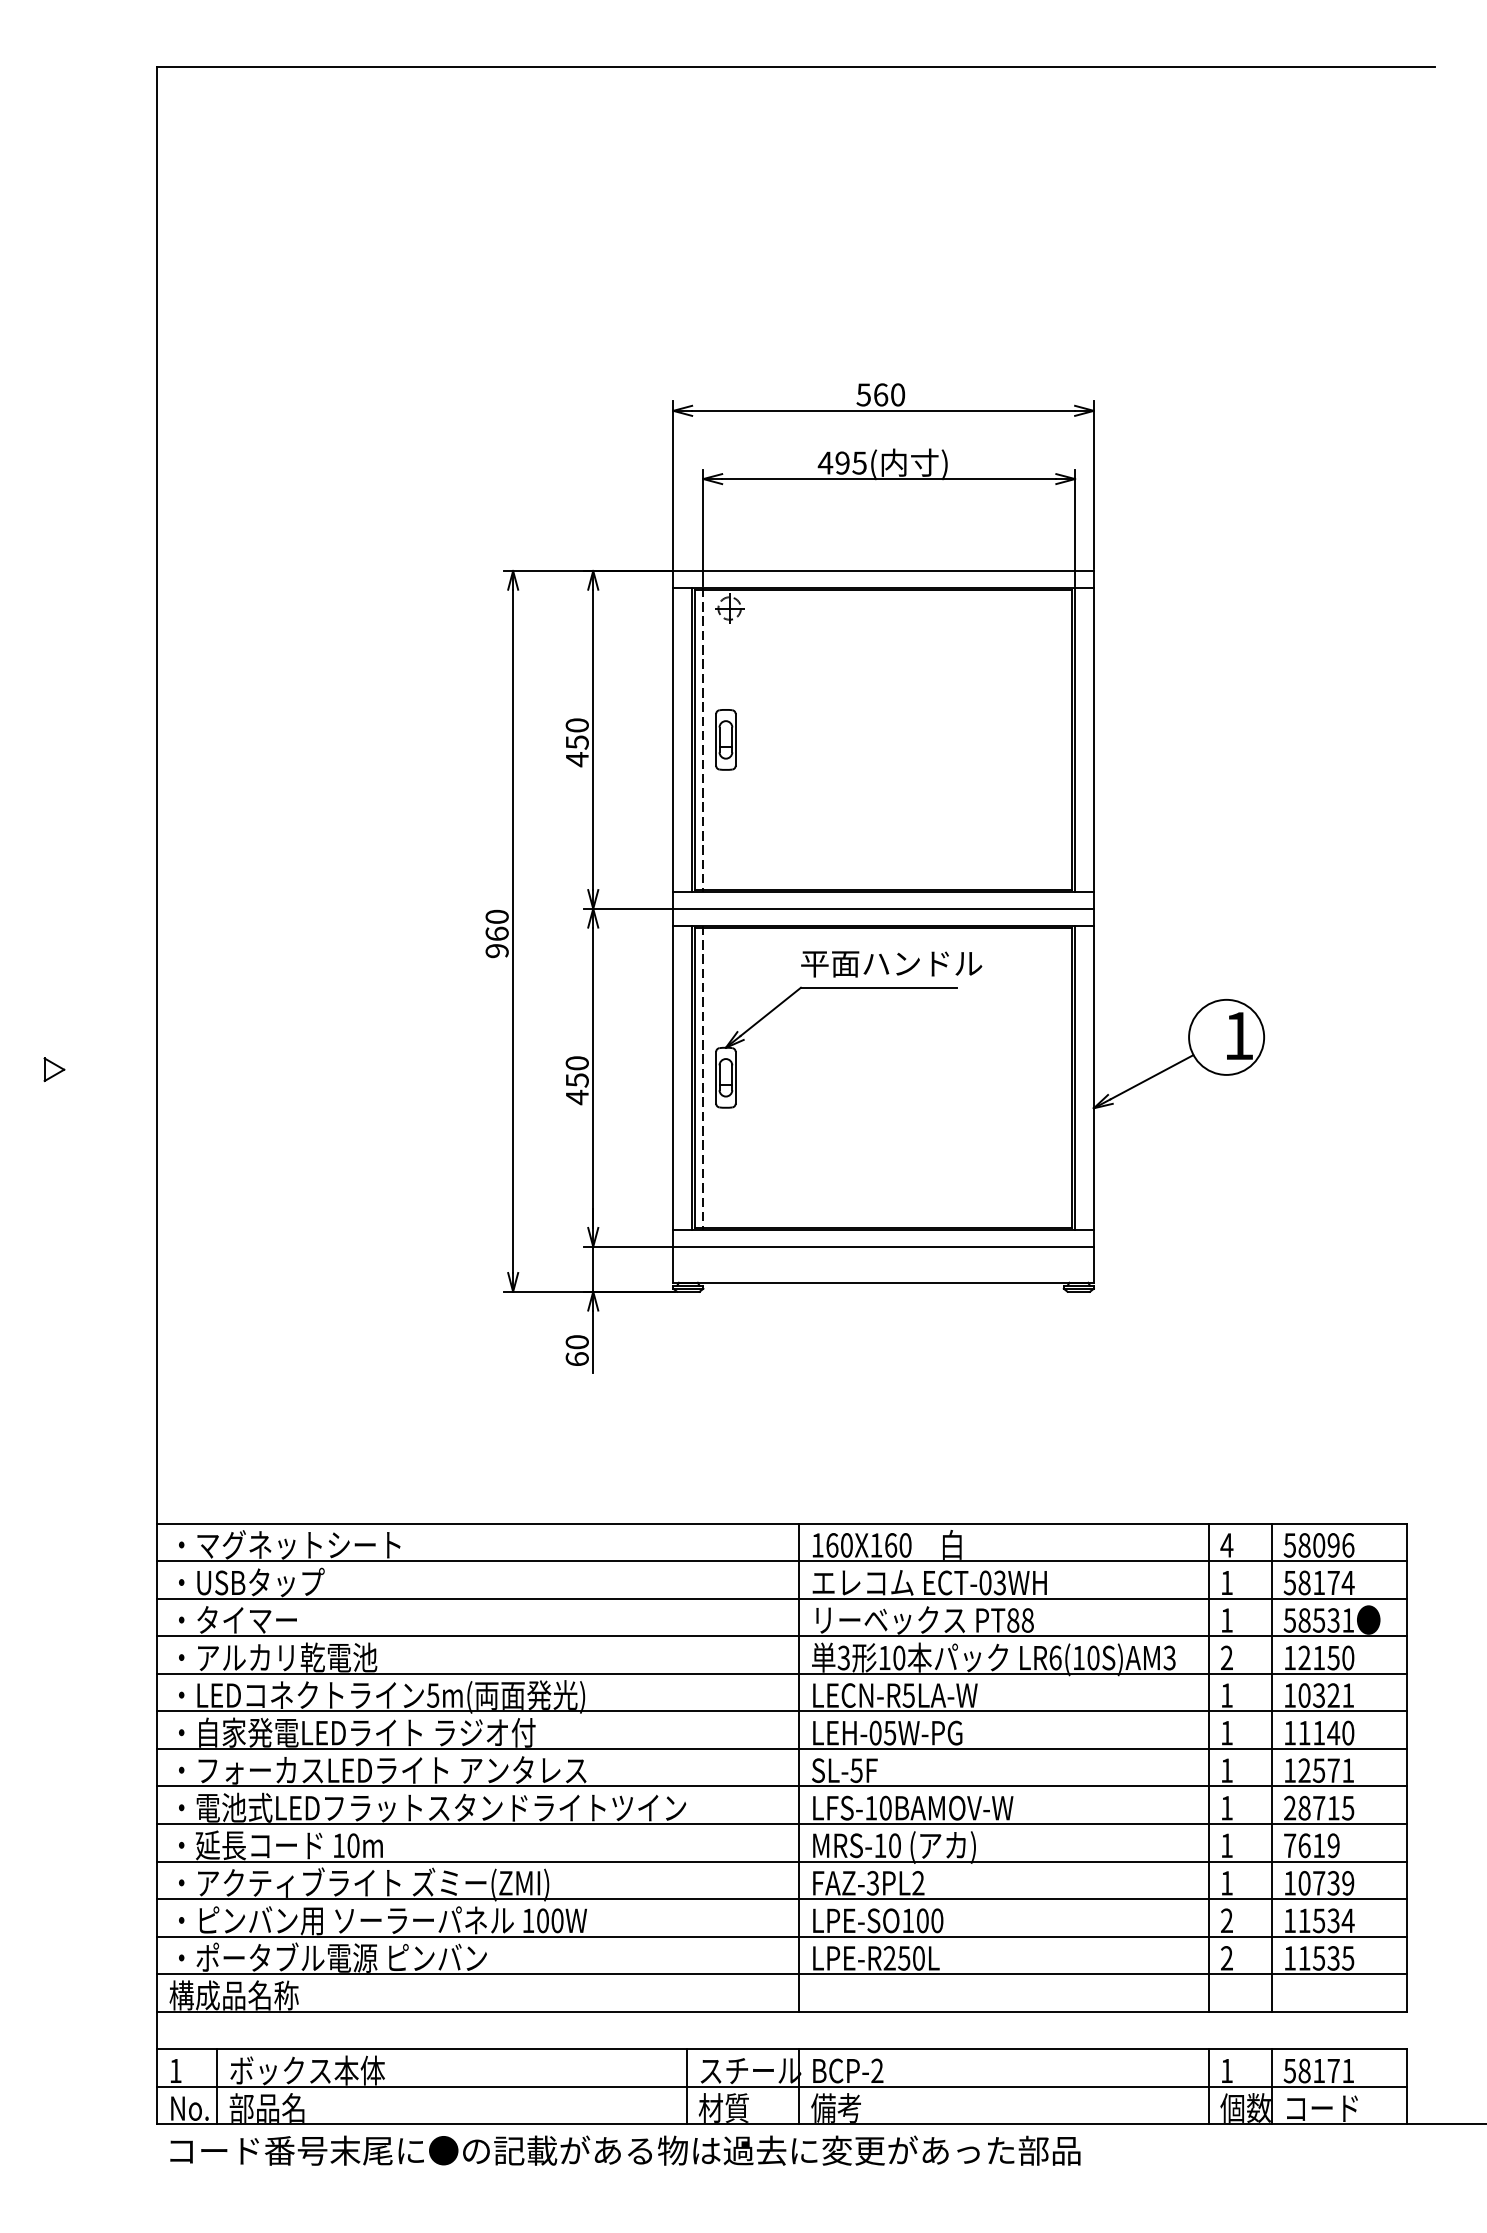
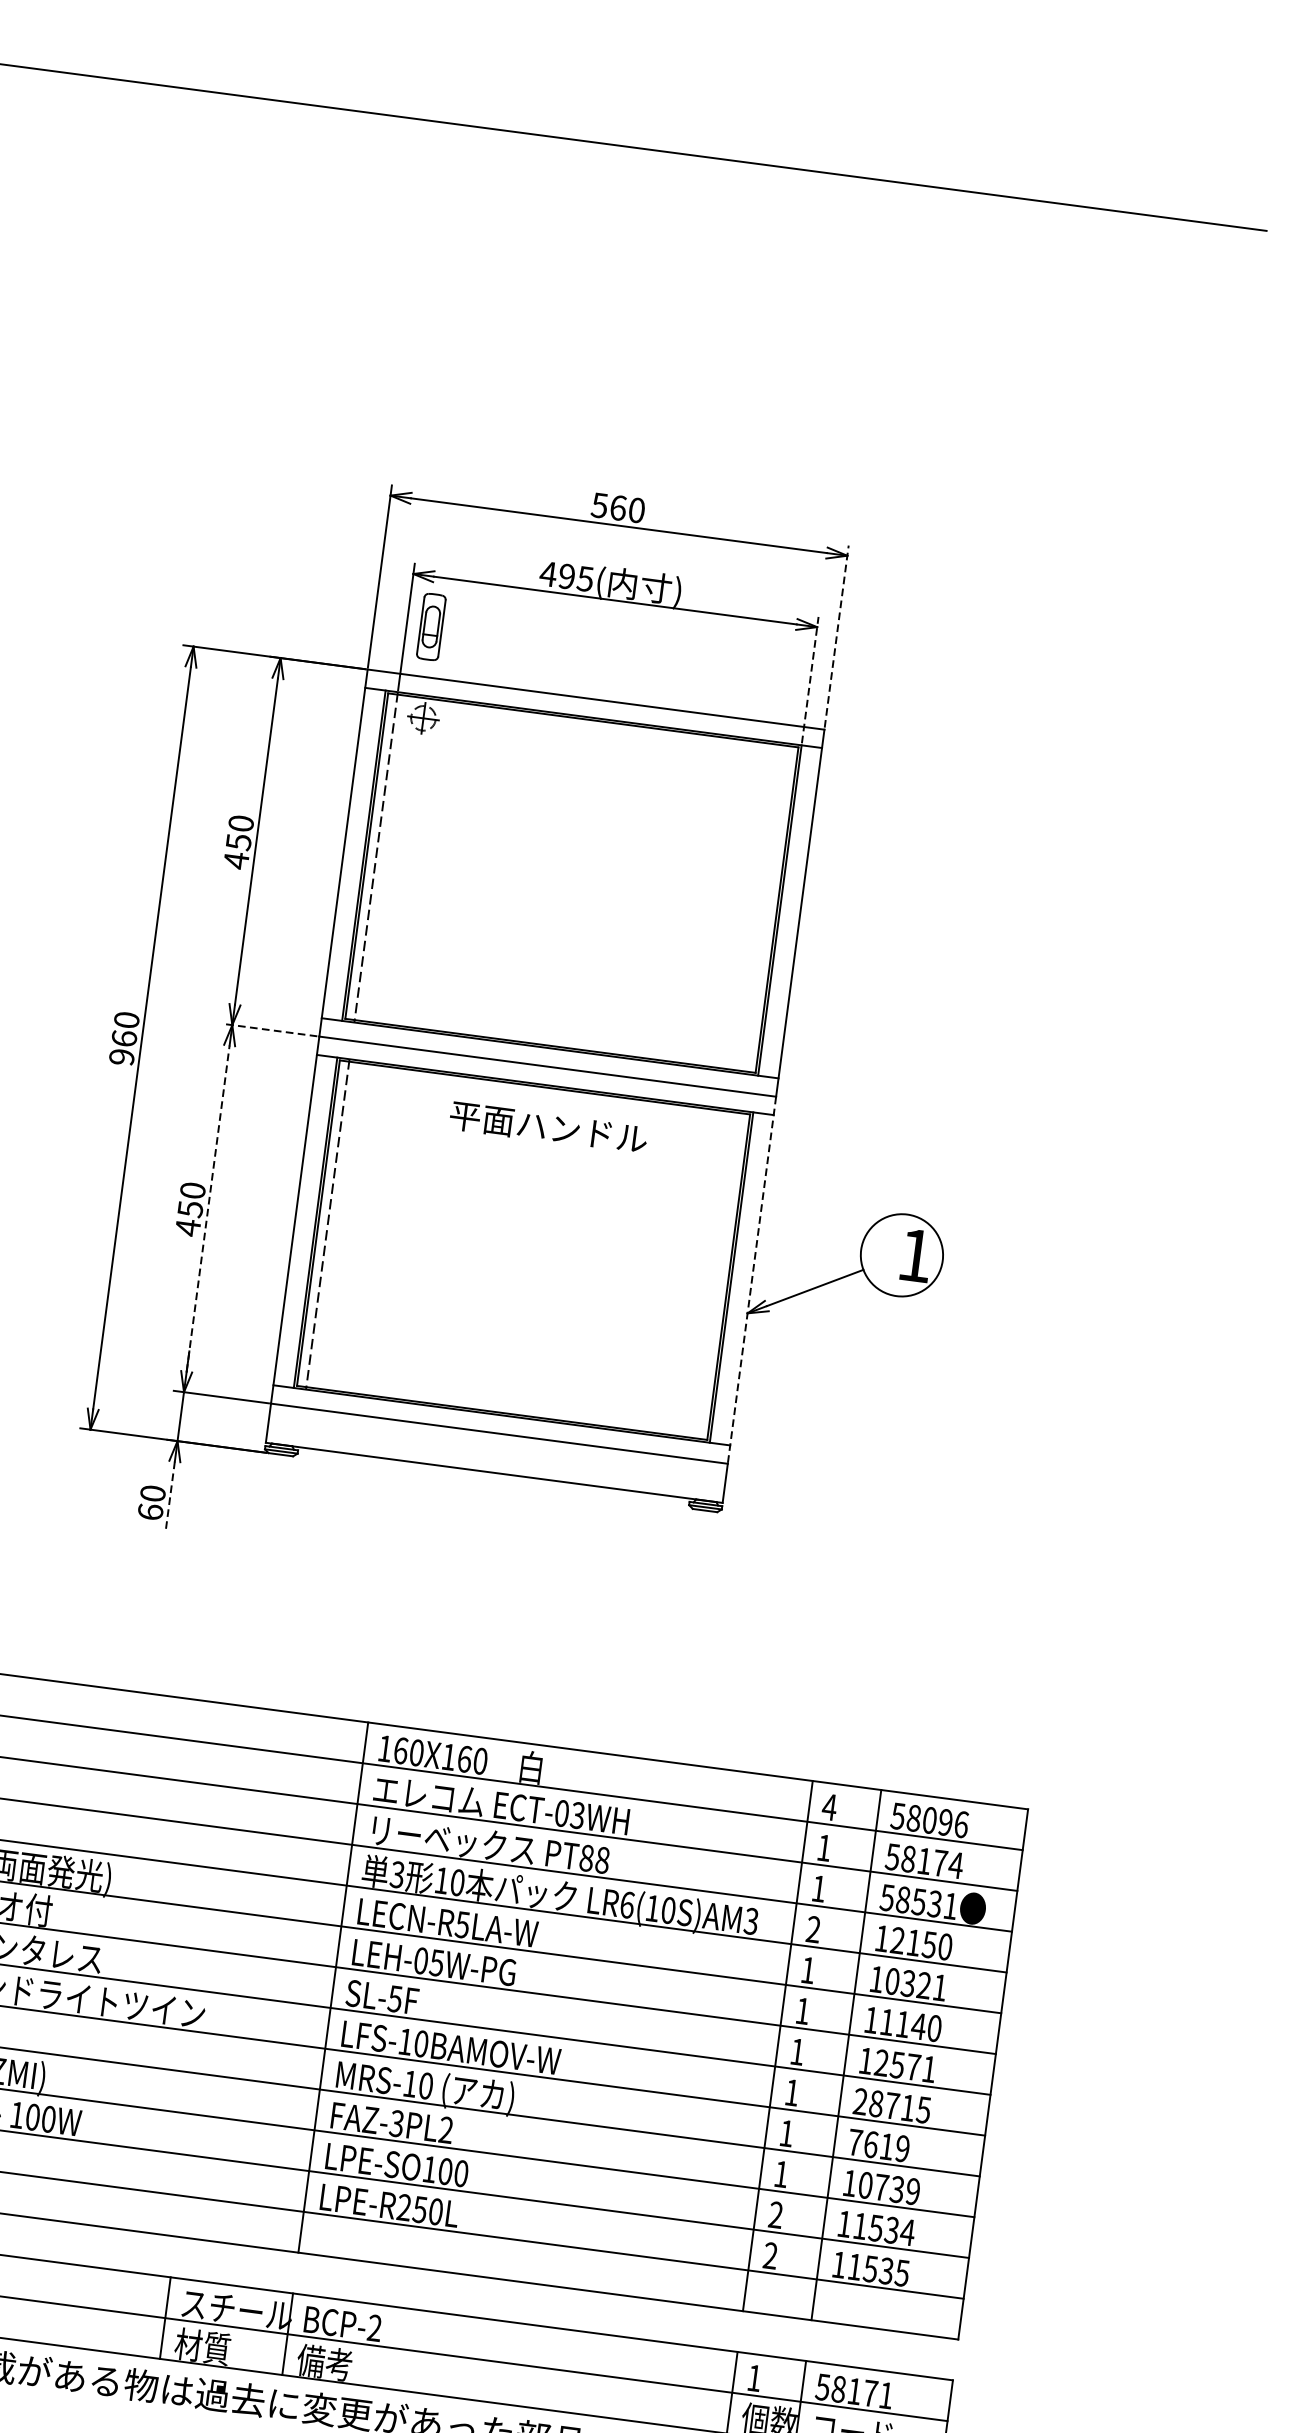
line: (1093, 485) -> (836, 636), solid -> dashed
line: (1075, 527) -> (810, 679), solid -> dashed
part: (725, 739) -> (430, 626), moved
line: (627, 908) -> (269, 1029), solid -> dashed
part: (836, 988) -> (485, 1146), removed
line: (593, 1077) -> (208, 1208), solid -> dashed
line: (1093, 1077) -> (751, 1279), solid -> dashed
line: (593, 1341) -> (170, 1495), solid -> dashed

